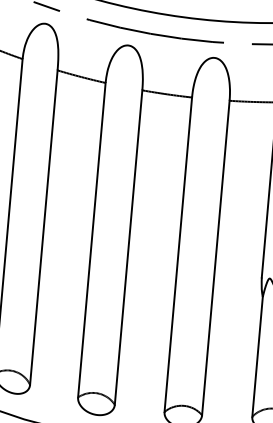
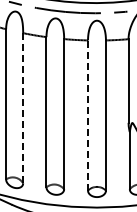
line: (44, 228) -> (23, 108), solid -> dashed
line: (179, 254) -> (88, 115), solid -> dashed

